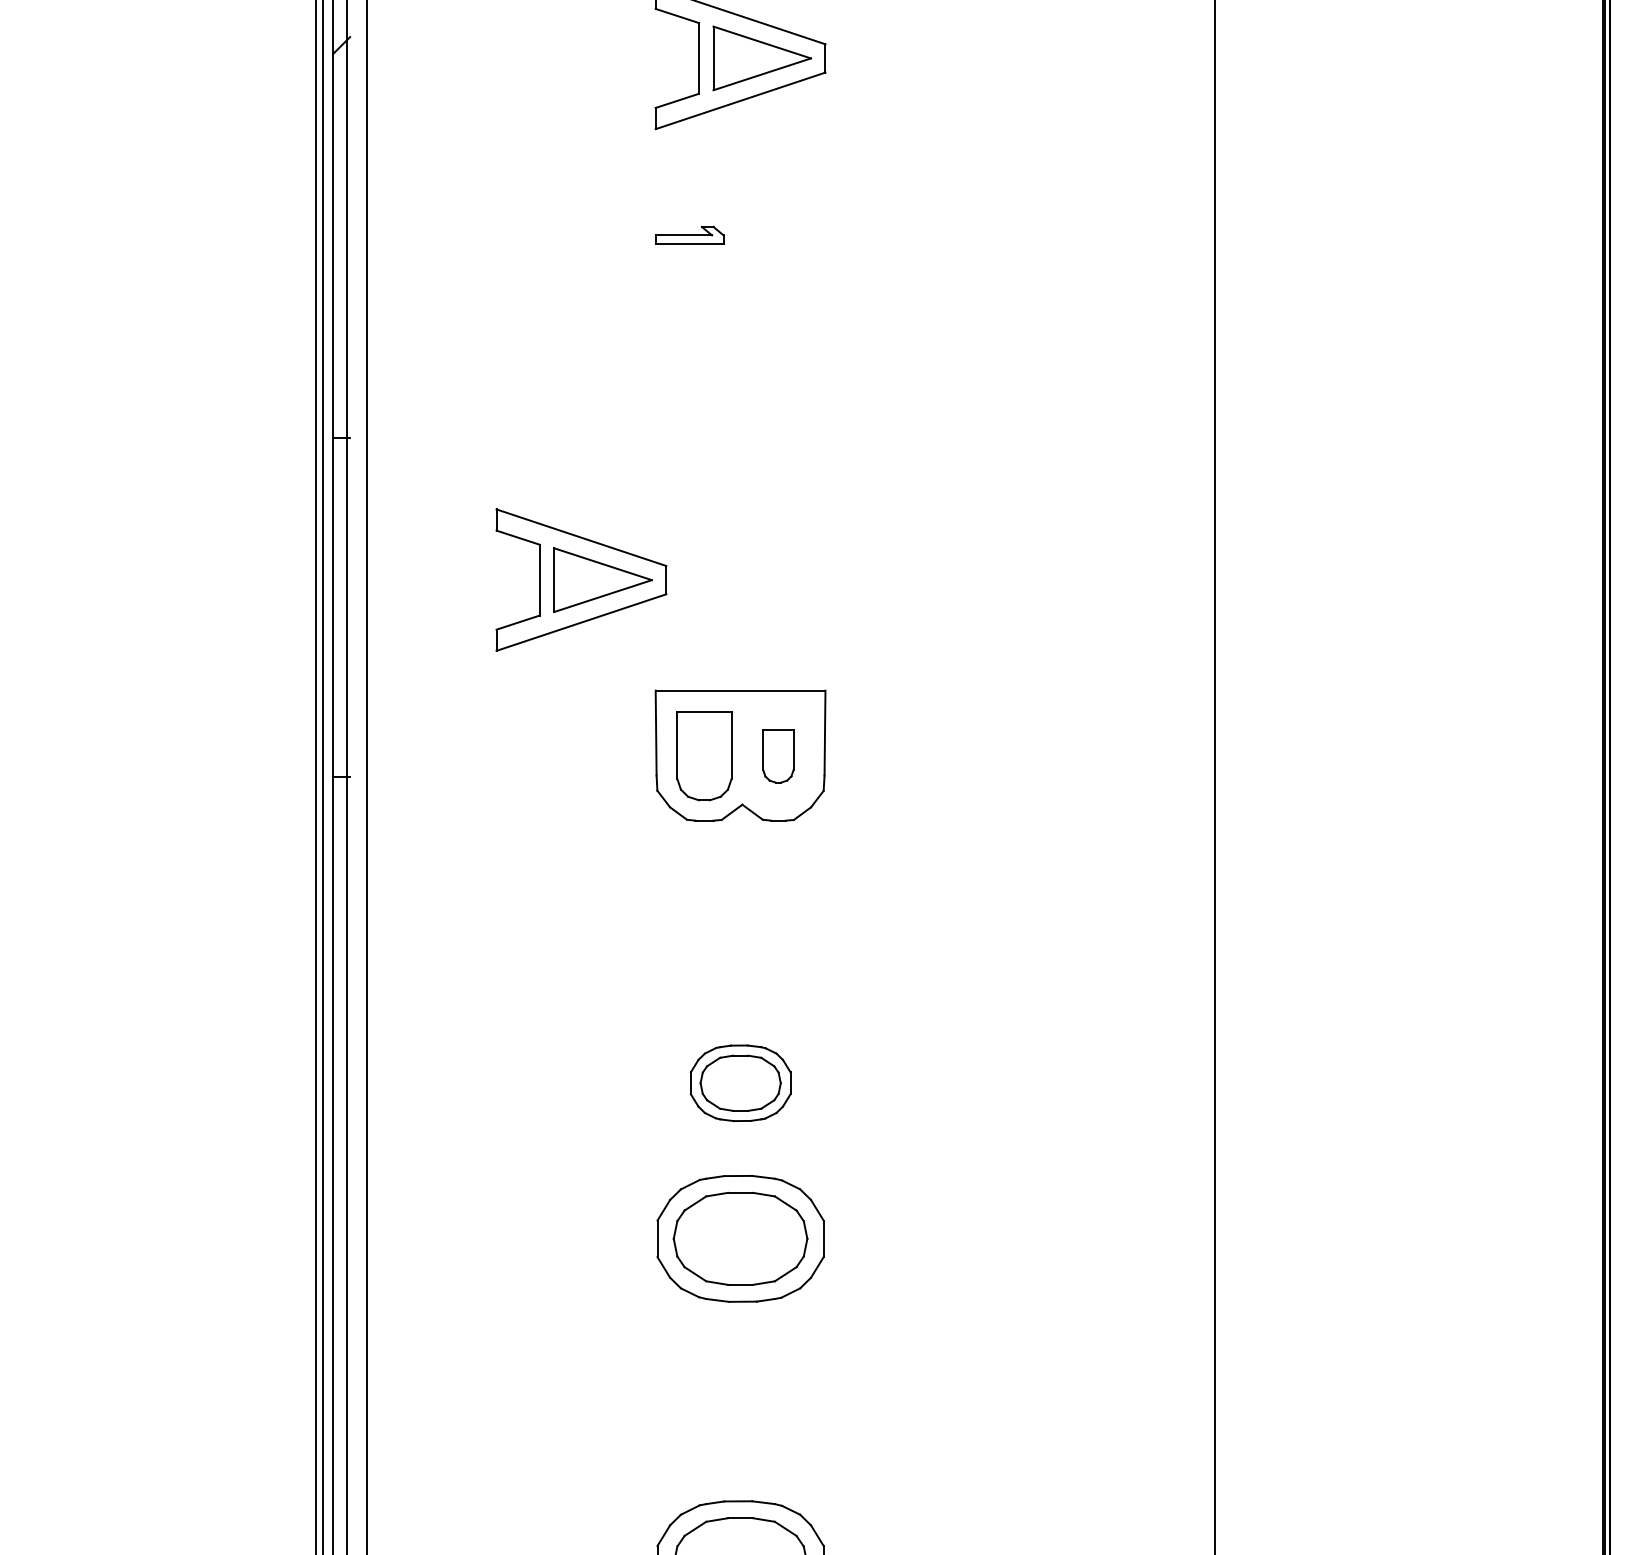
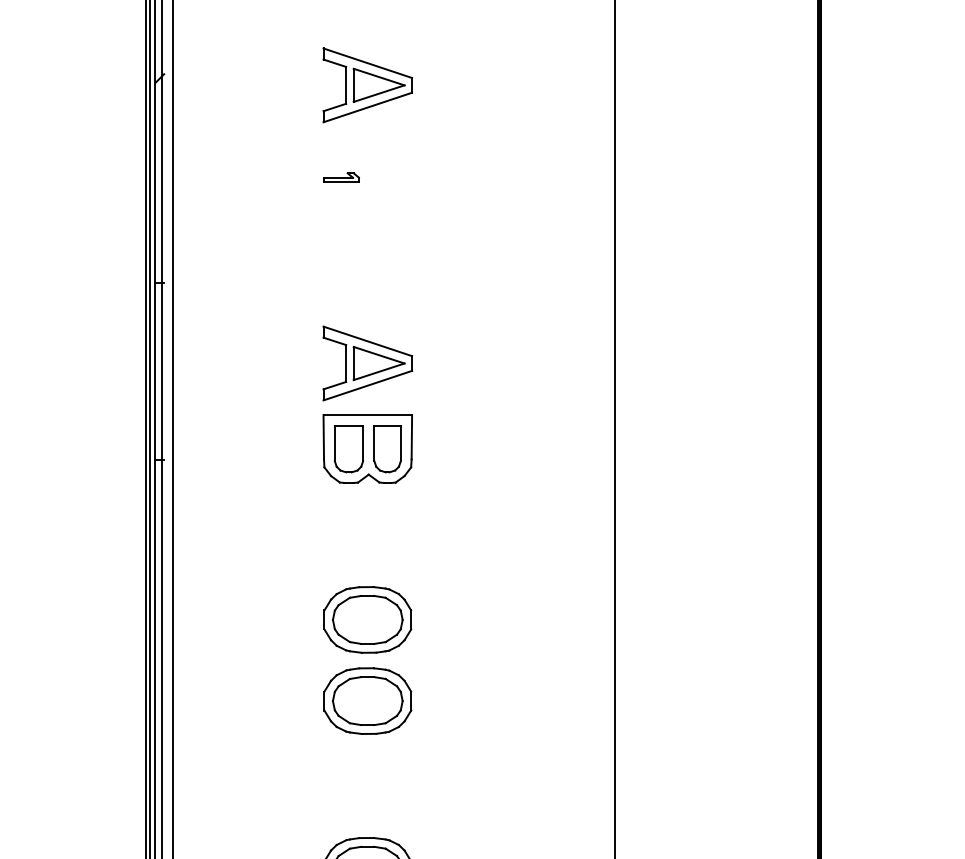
part: (580, 580) -> (367, 363), moved
part: (778, 756) -> (387, 449), size x1.67
part: (739, 1082) -> (367, 619), size x1.67

